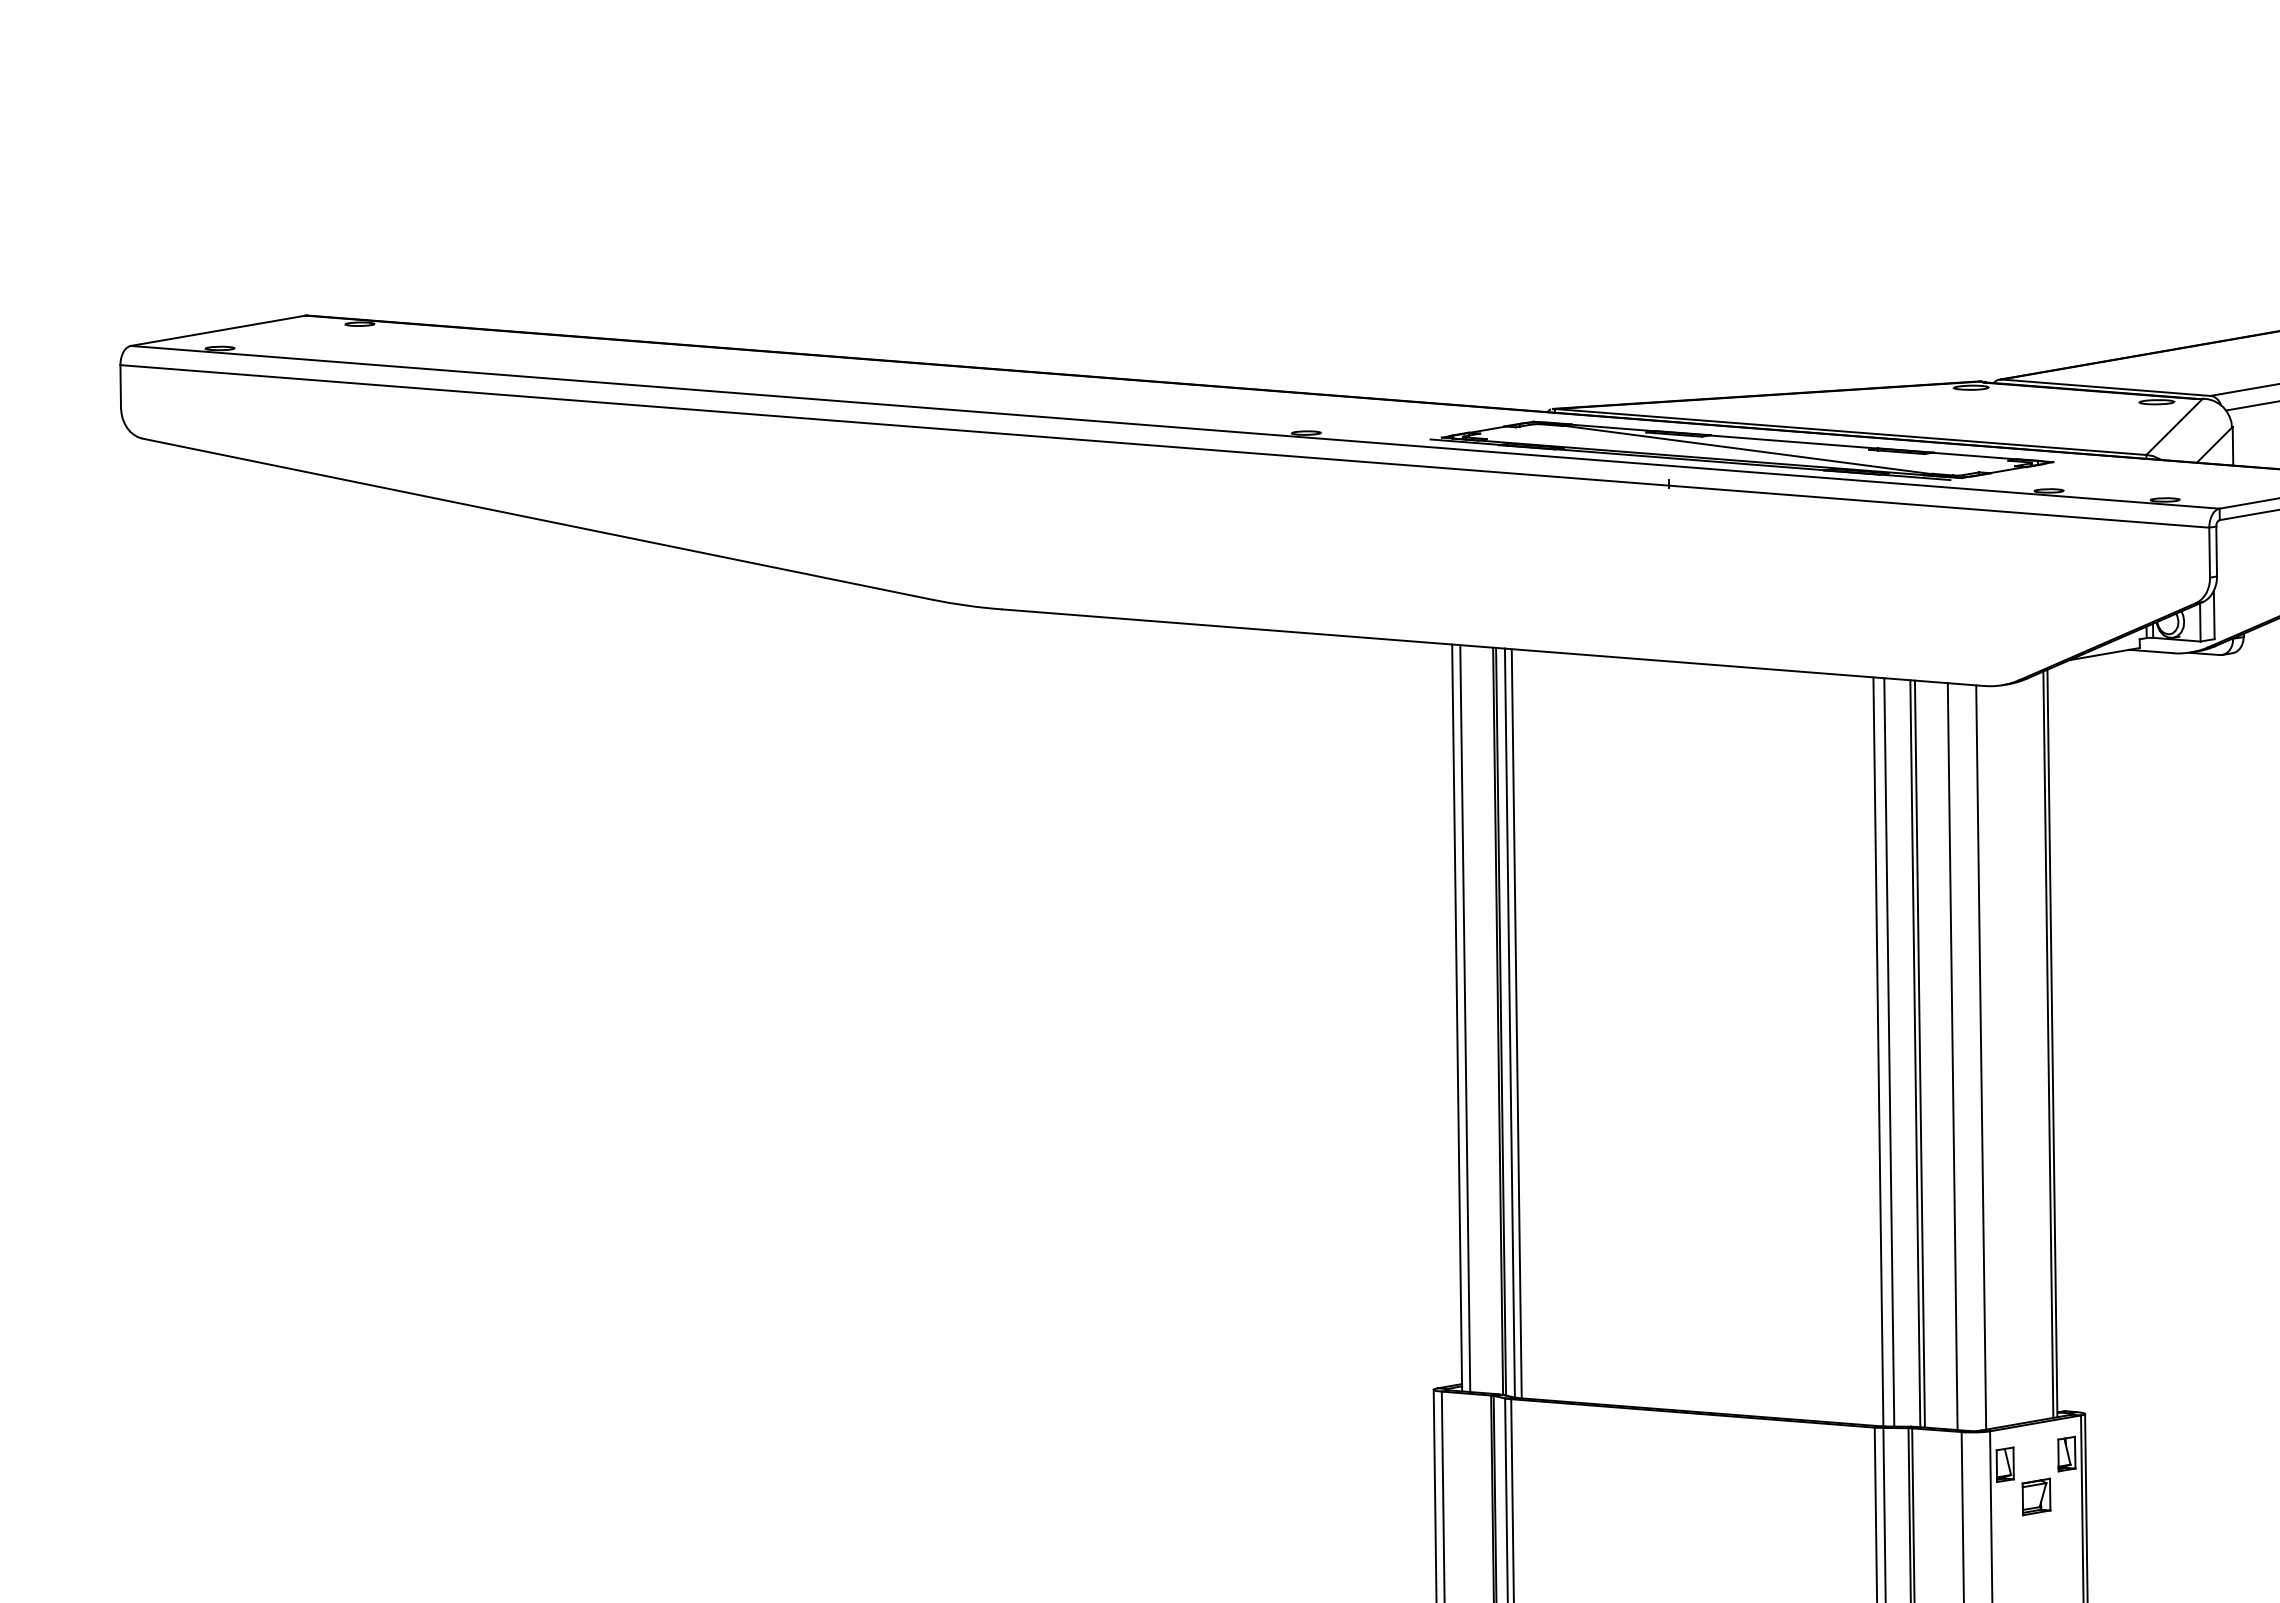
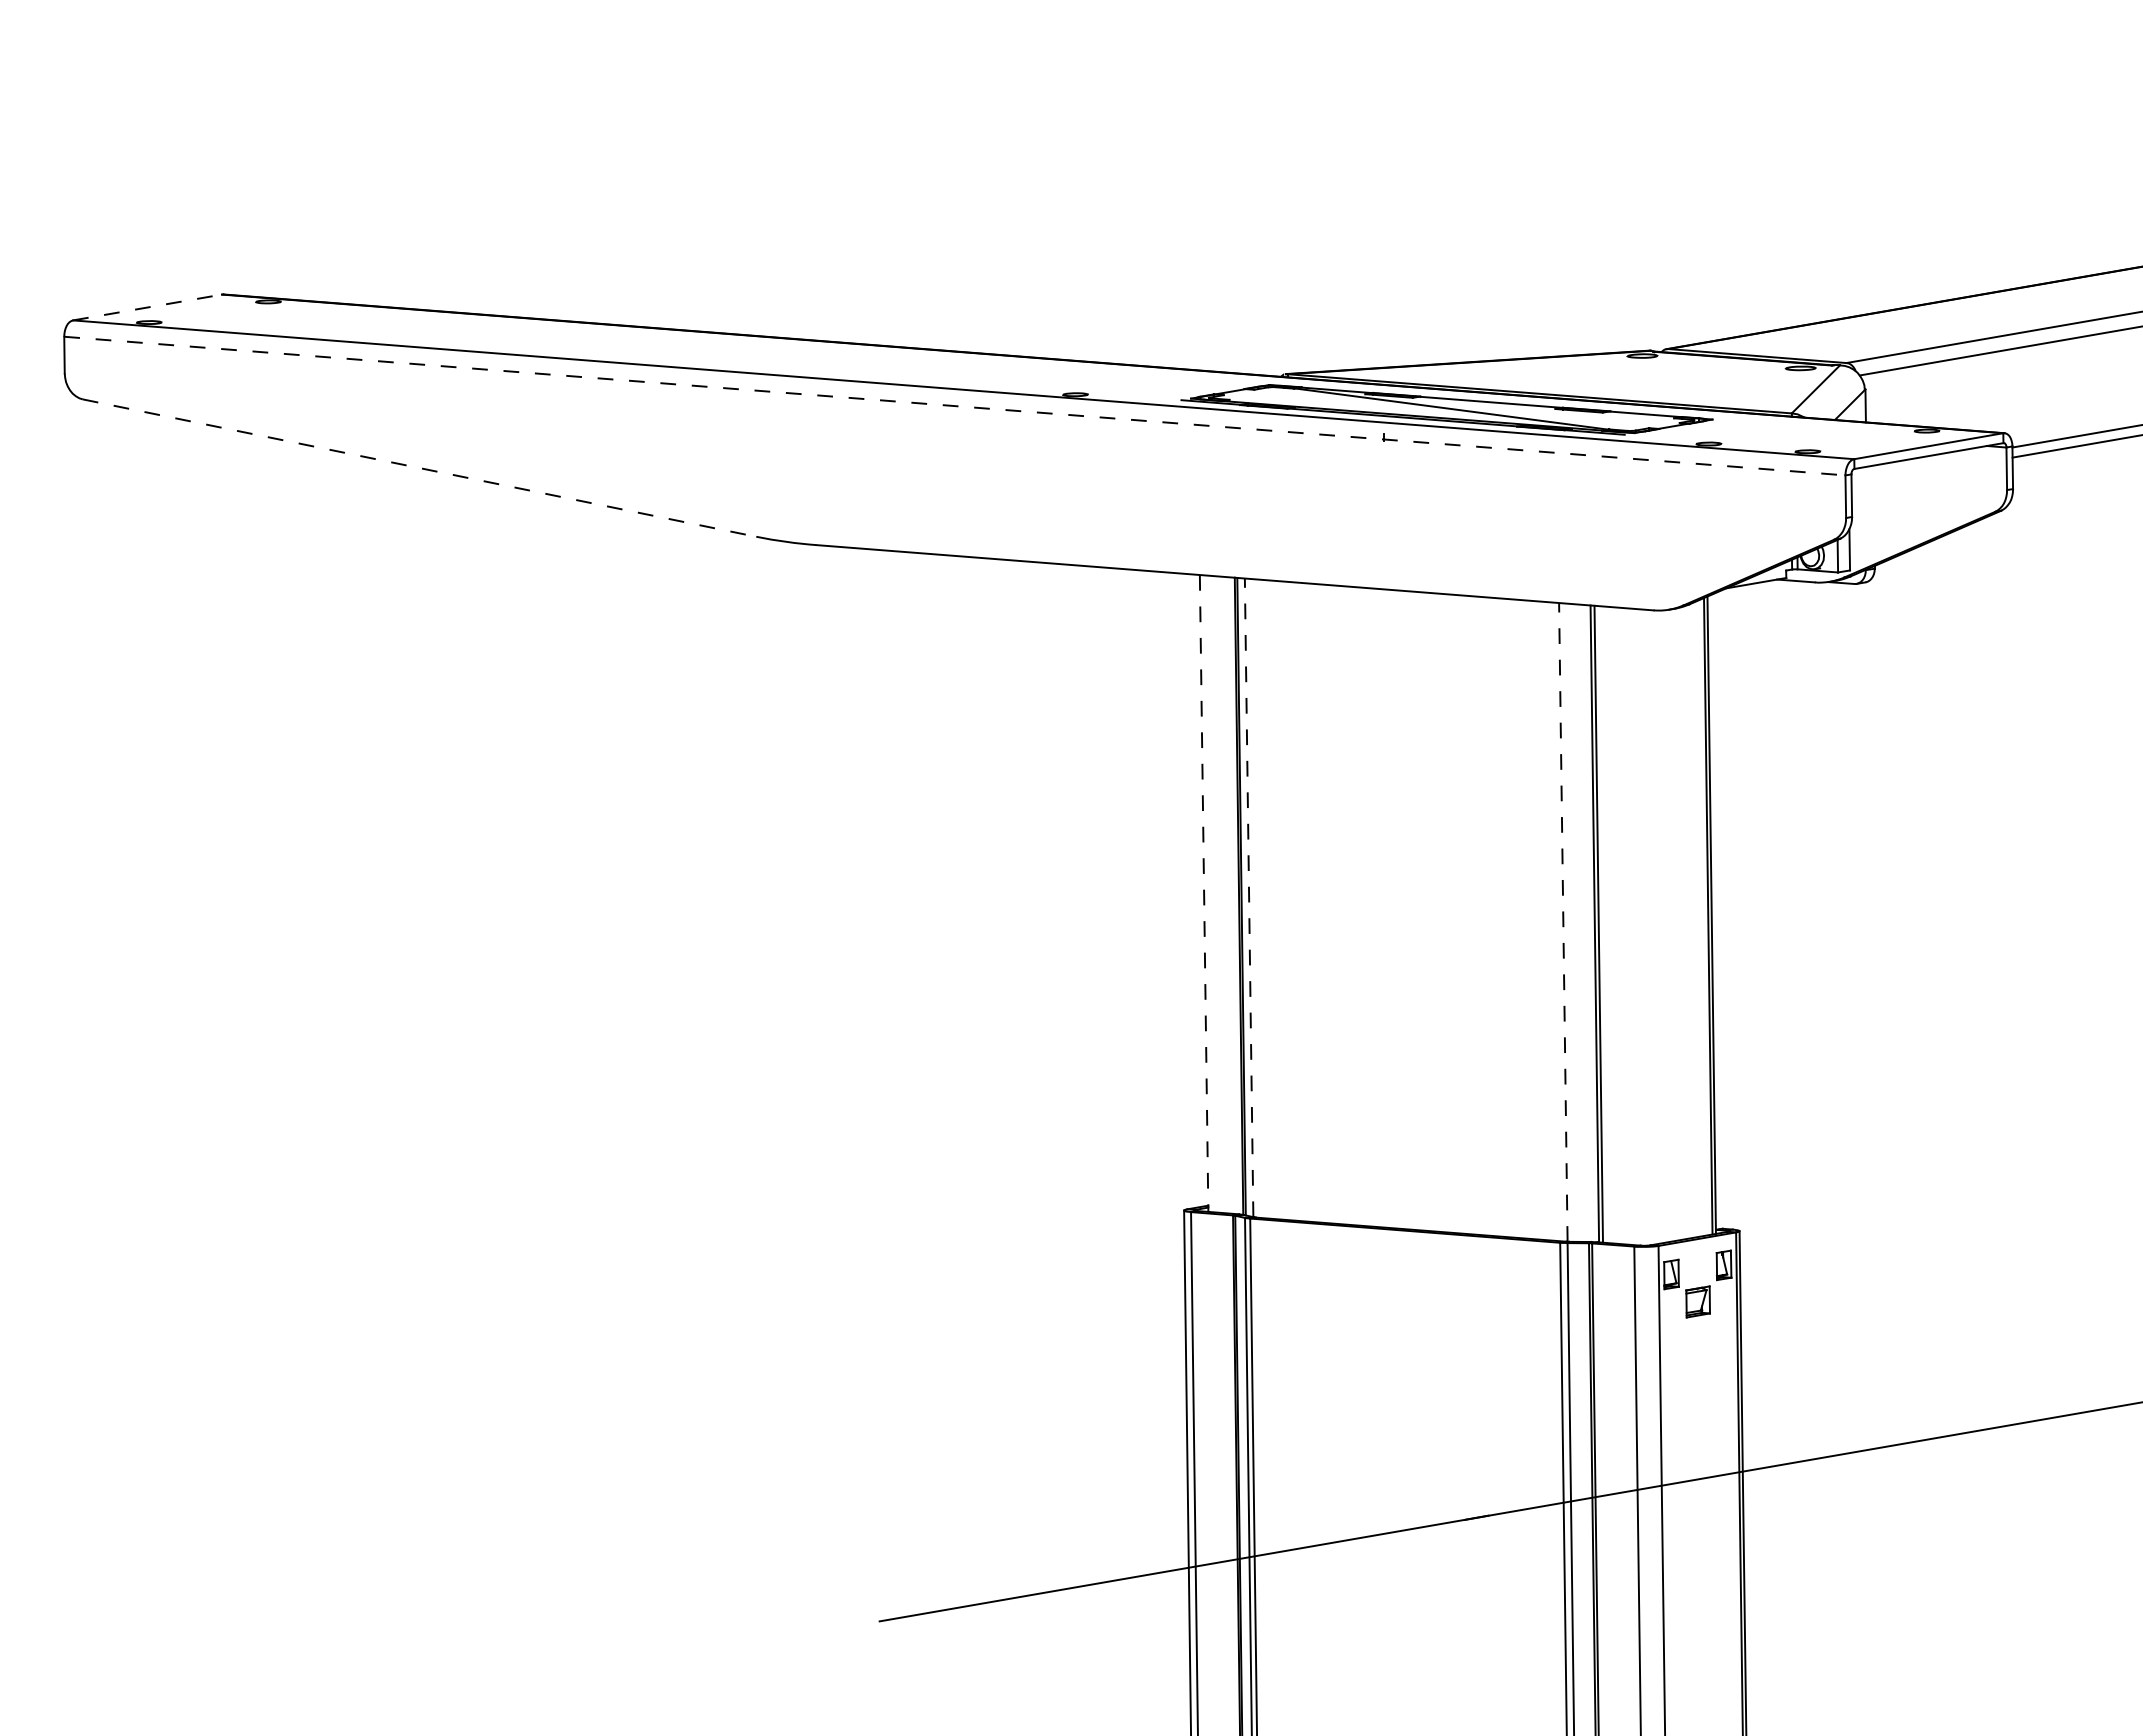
line: (218, 330) -> (147, 307), solid -> dashed
line: (1165, 446) -> (955, 406), solid -> dashed
line: (537, 519) -> (419, 468), solid -> dashed
line: (1457, 1018) -> (1204, 893), solid -> dashed
line: (1464, 1018) -> (1210, 893), removed
line: (1510, 1022) -> (1249, 897), solid -> dashed
line: (1516, 1022) -> (1254, 897), removed
line: (1878, 1050) -> (1563, 921), solid -> dashed
line: (1889, 1052) -> (1572, 922), removed
line: (1952, 1055) -> (1626, 925), removed
line: (1980, 1056) -> (1650, 926), removed

